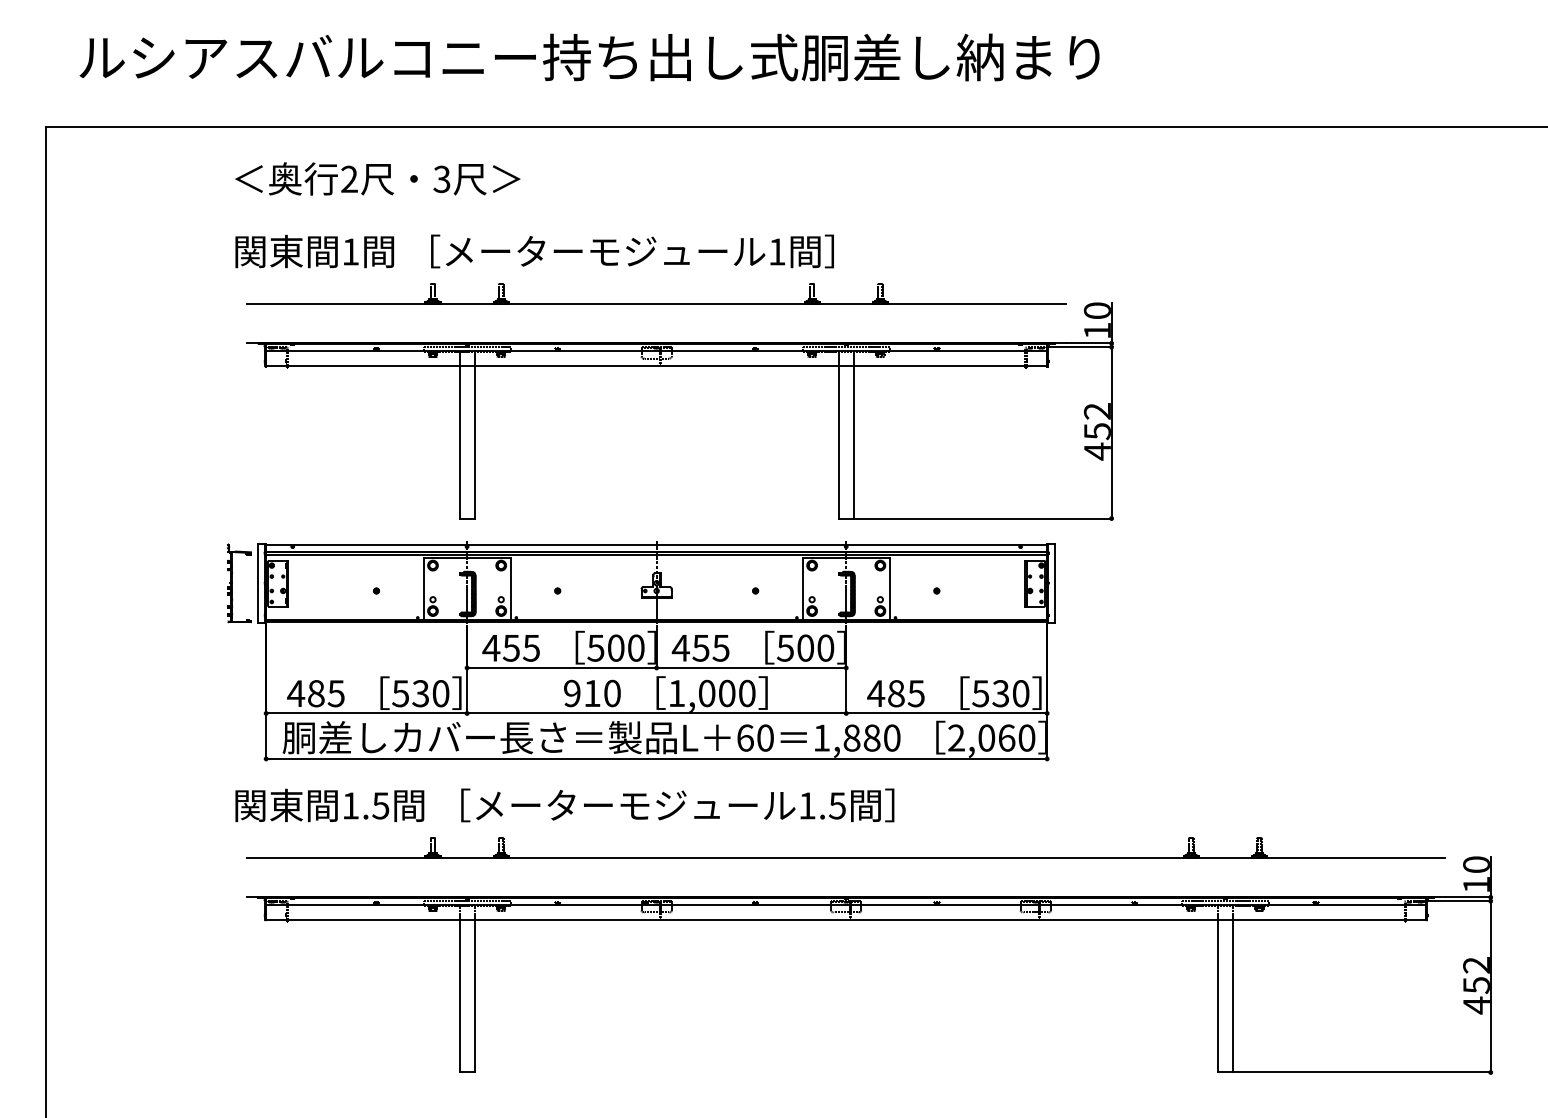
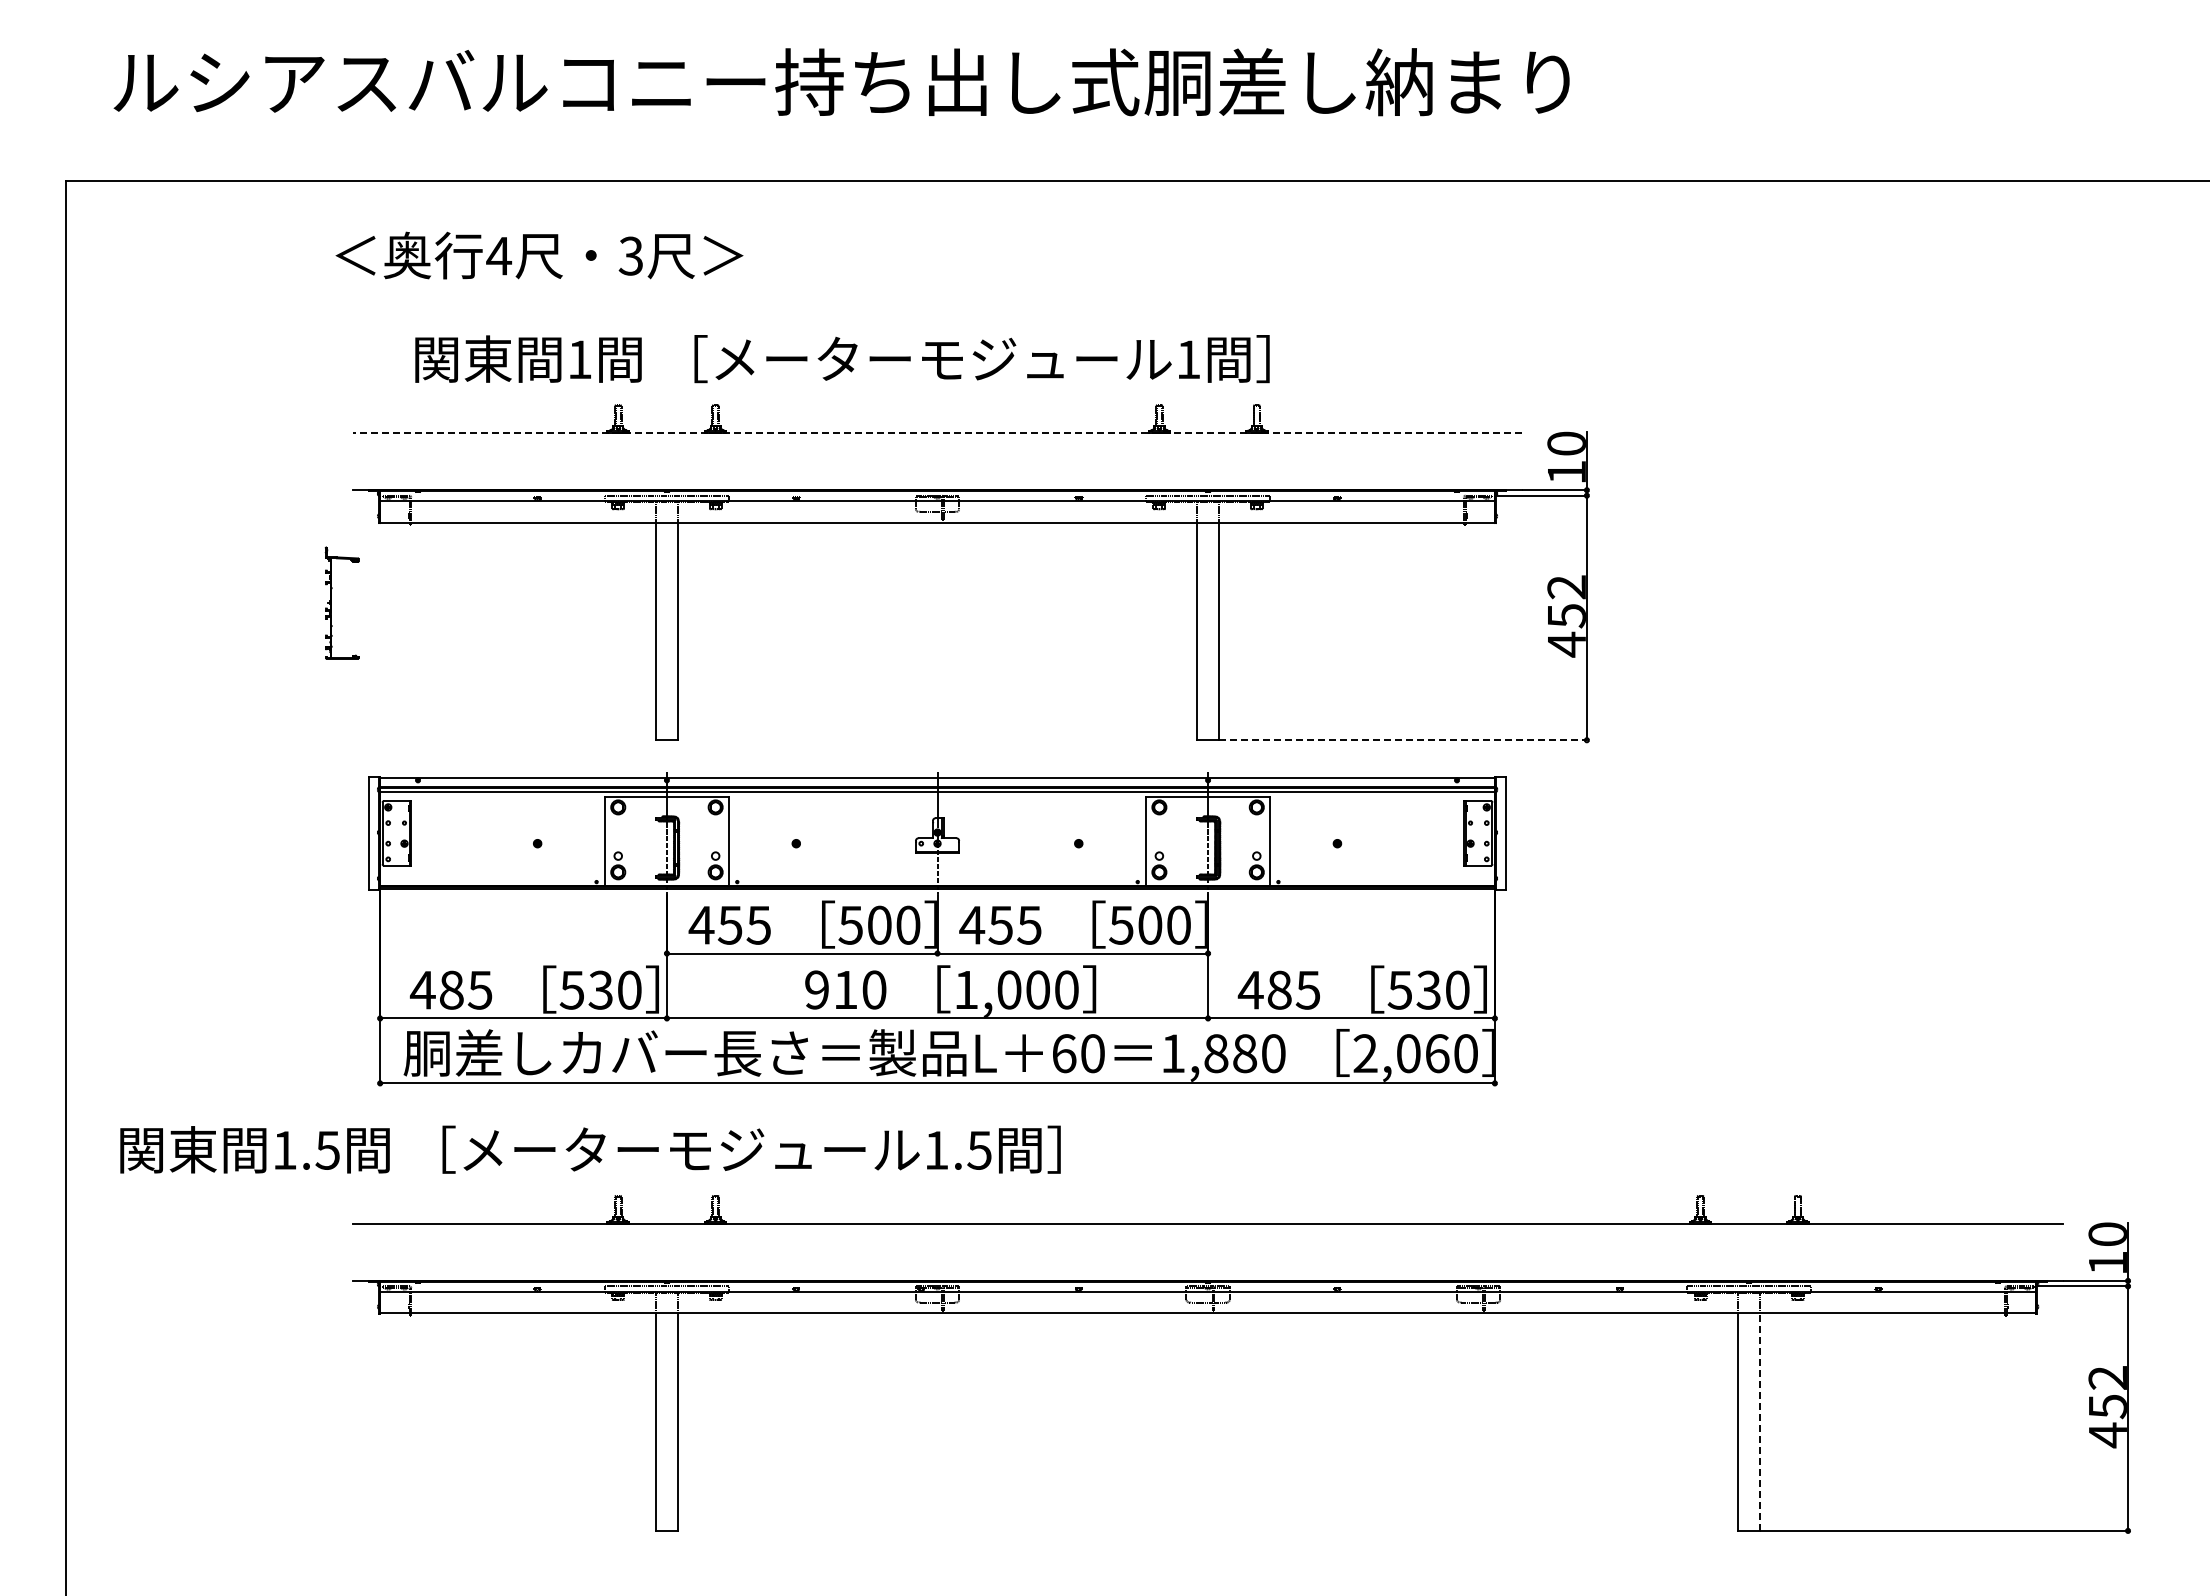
text: (349, 178) -> (499, 255), 2 -> 4
text: (534, 251) -> (842, 359), moved
line: (656, 303) -> (937, 433), solid -> dashed
line: (983, 518) -> (1403, 740), solid -> dashed
part: (232, 583) -> (331, 602), moved
text: (564, 805) -> (590, 1149), moved
line: (1233, 996) -> (1760, 1422), solid -> dashed

